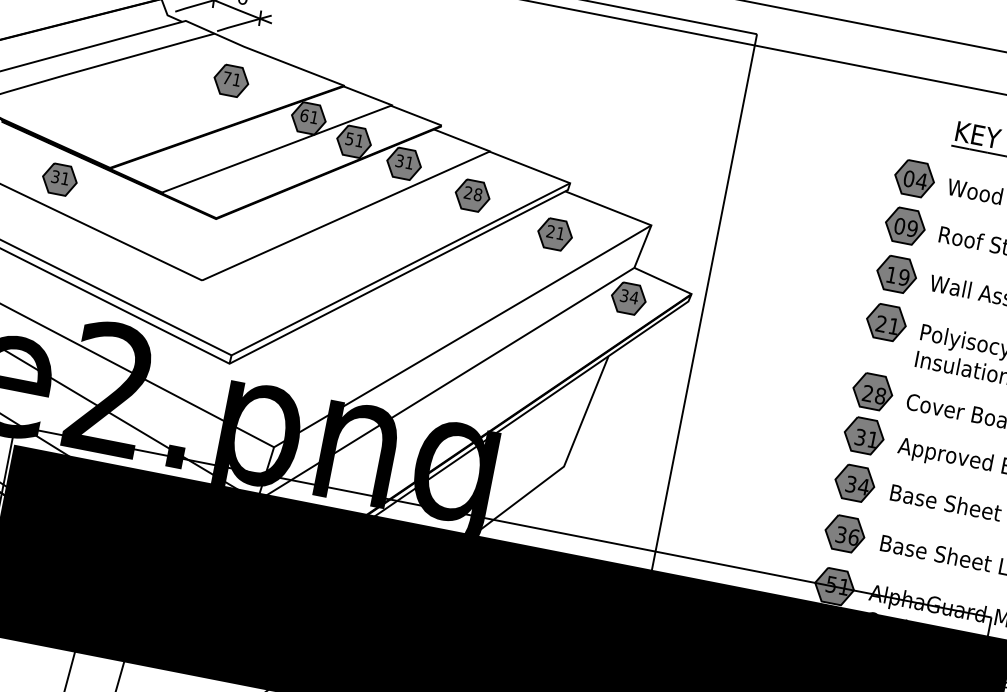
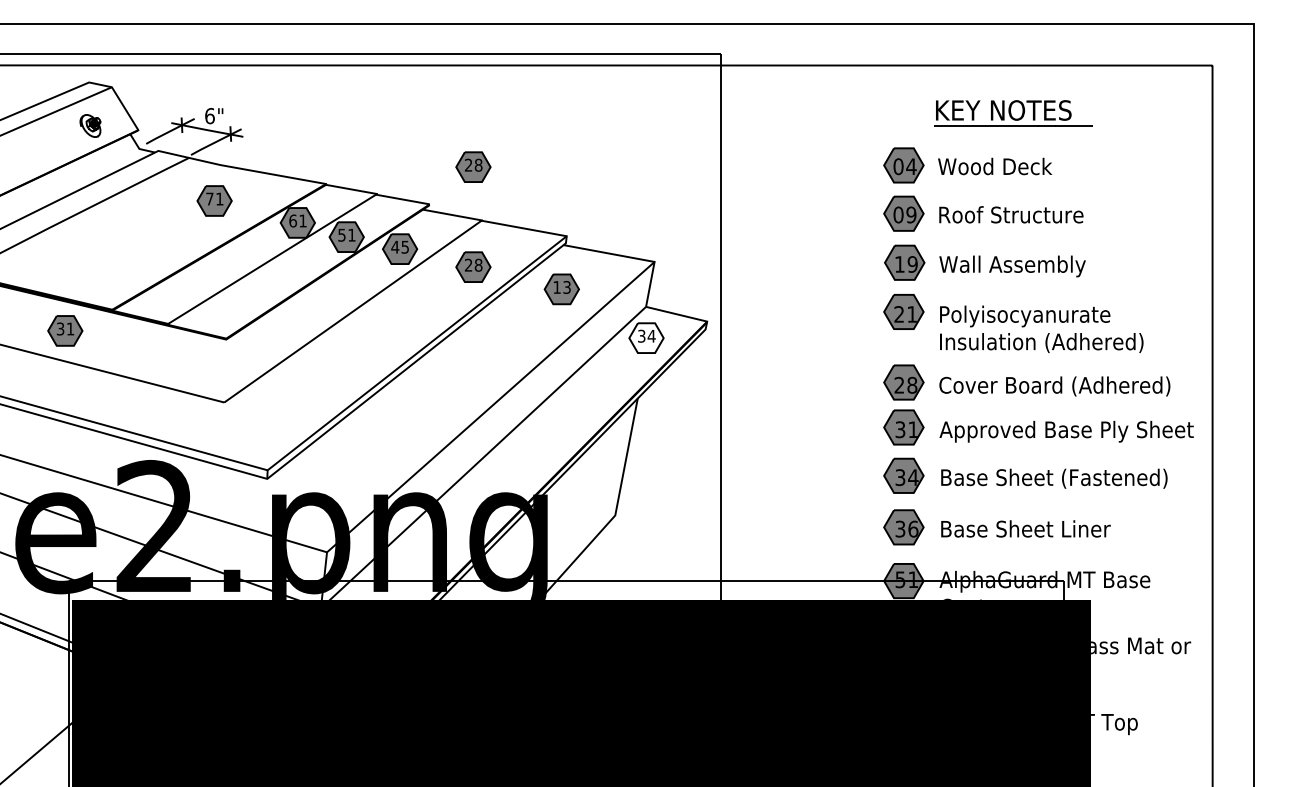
part: (492, 96) -> (473, 166), added
text: (404, 161) -> (399, 246), 31 -> 45
text: (555, 232) -> (561, 287), 21 -> 13
fill: (628, 298) -> (646, 338), removed

